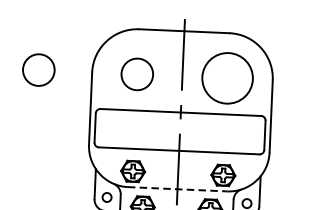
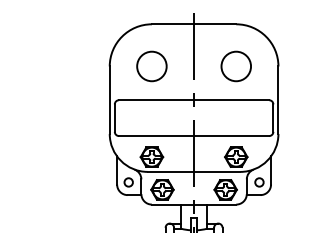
circle: (38, 70) -> (59, 66), removed
circle: (227, 78) -> (236, 66), size x0.62
line: (177, 188) -> (194, 171), dashed -> solid

